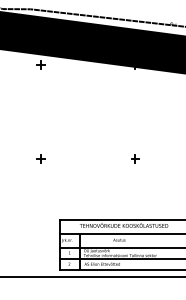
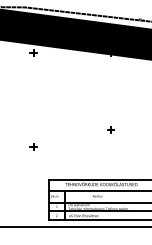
part: (41, 158) -> (33, 146), moved

